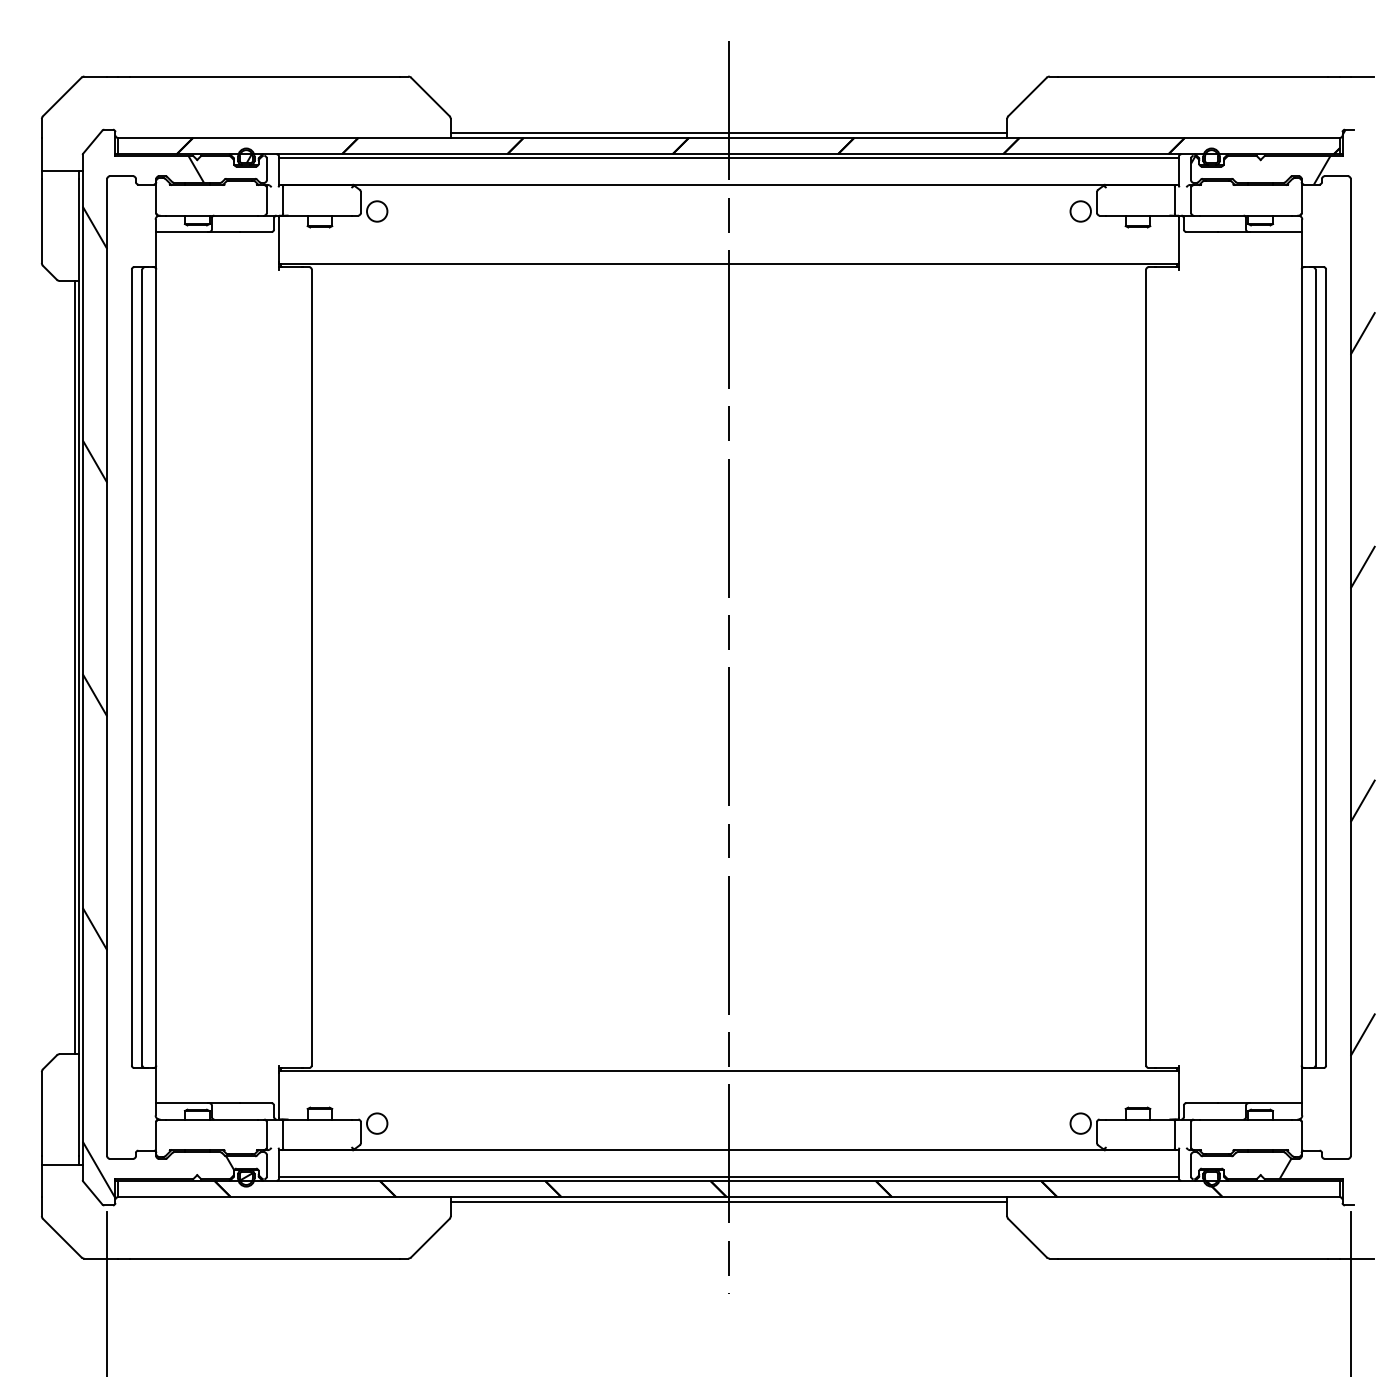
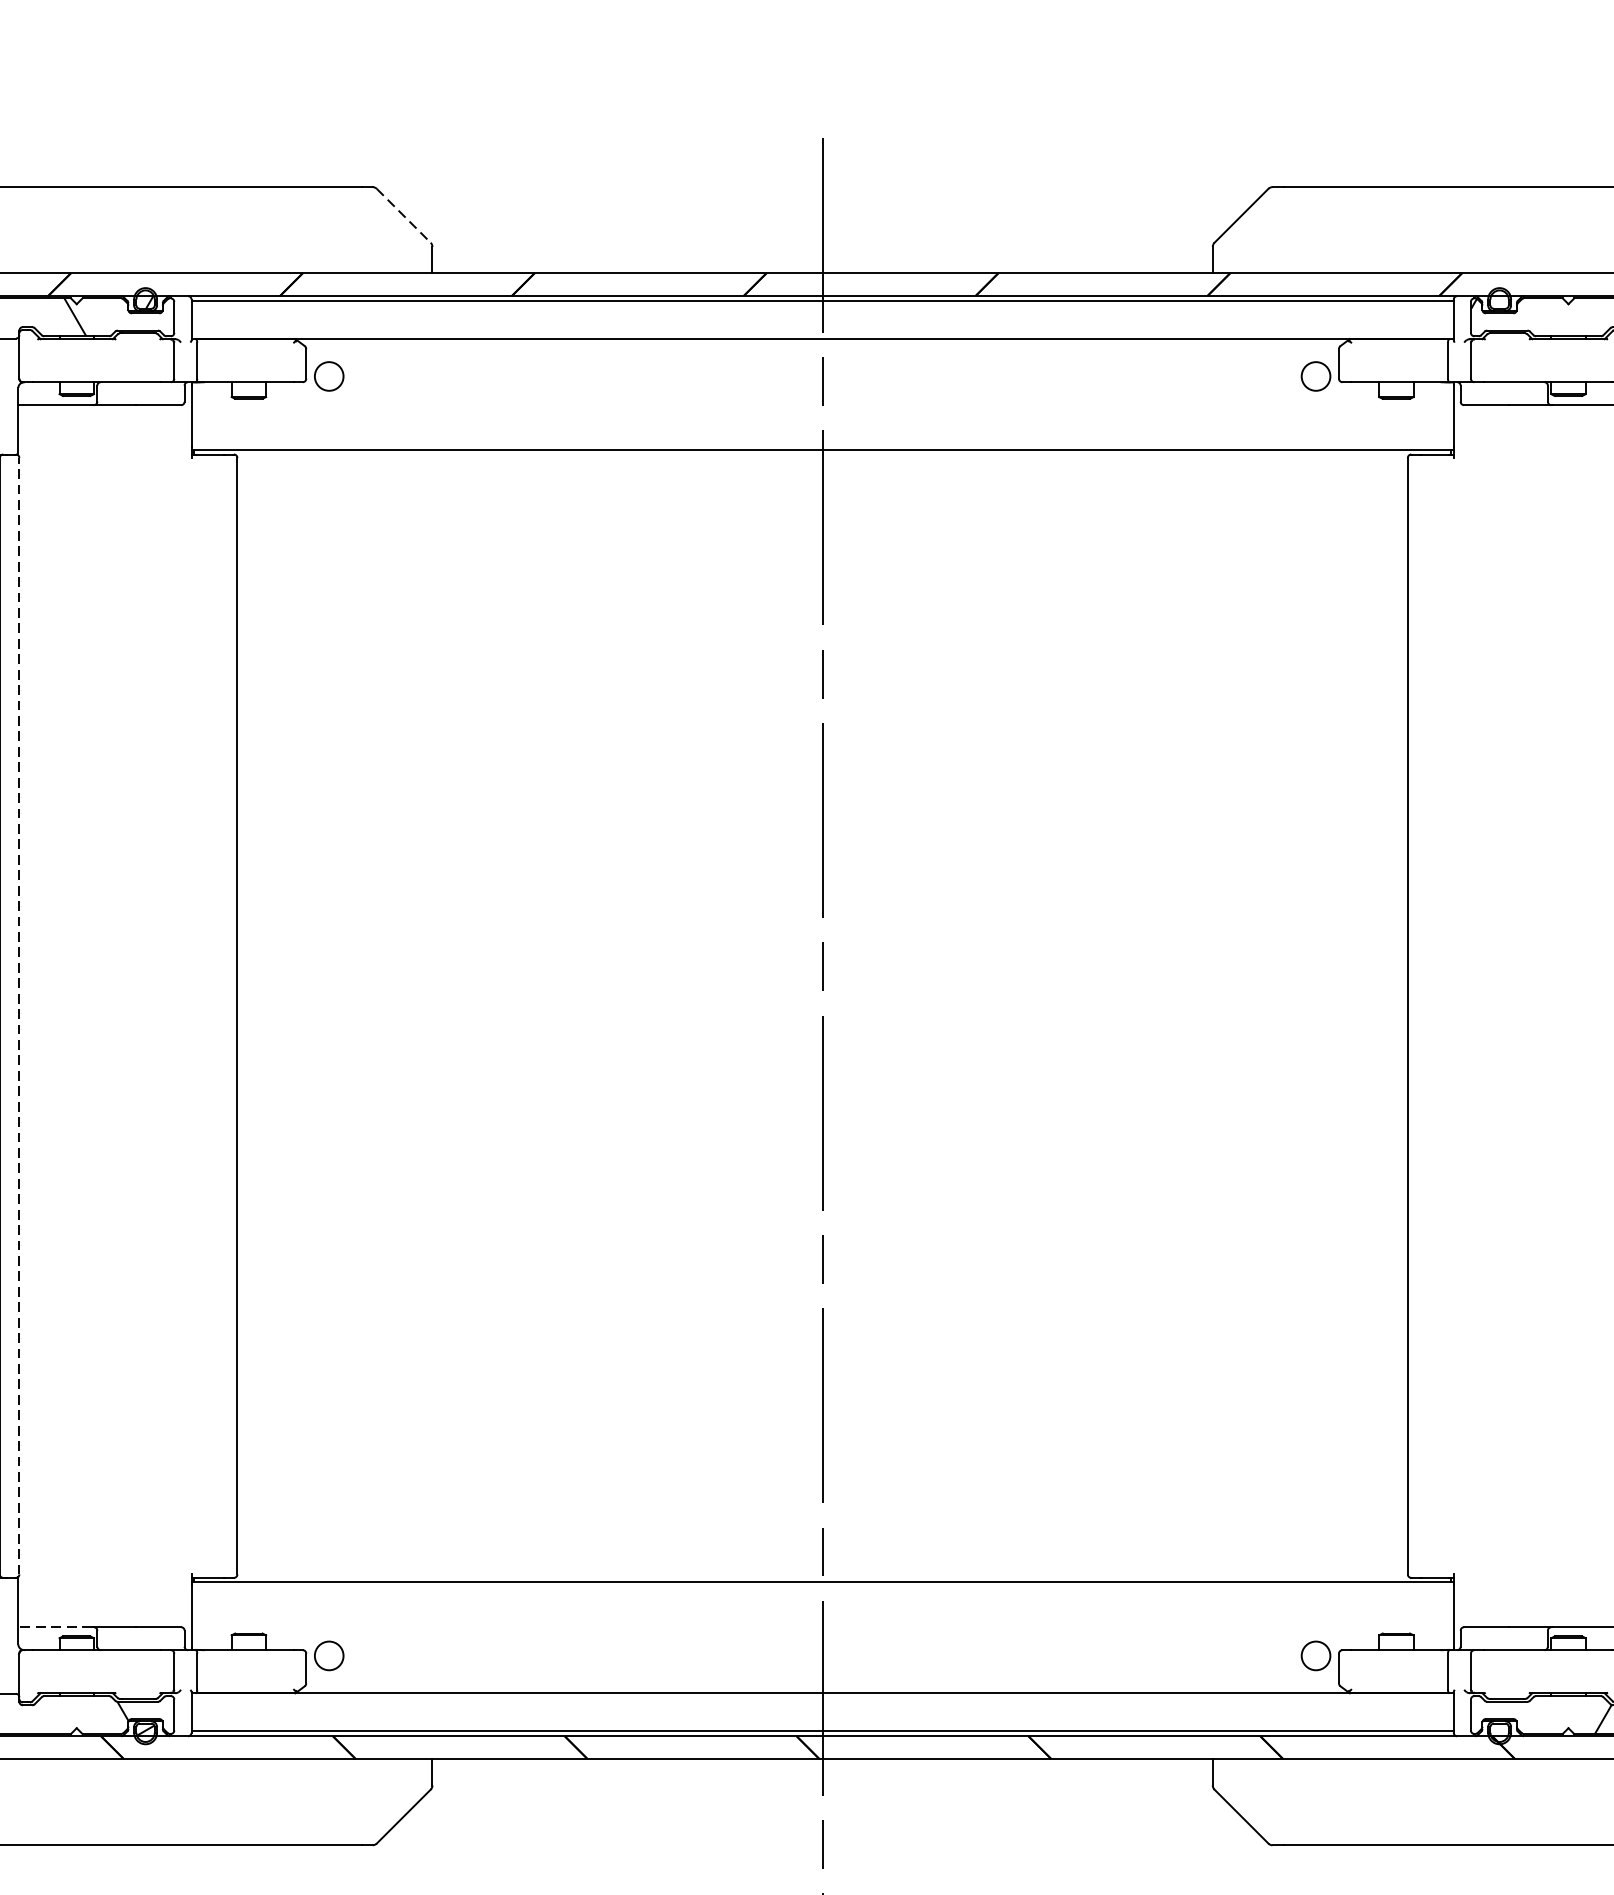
line: (430, 97) -> (403, 216), solid -> dashed
line: (728, 133) -> (821, 267), removed
line: (156, 667) -> (19, 1016), solid -> dashed
line: (181, 1103) -> (54, 1627), solid -> dashed
line: (728, 1201) -> (821, 1765), removed

